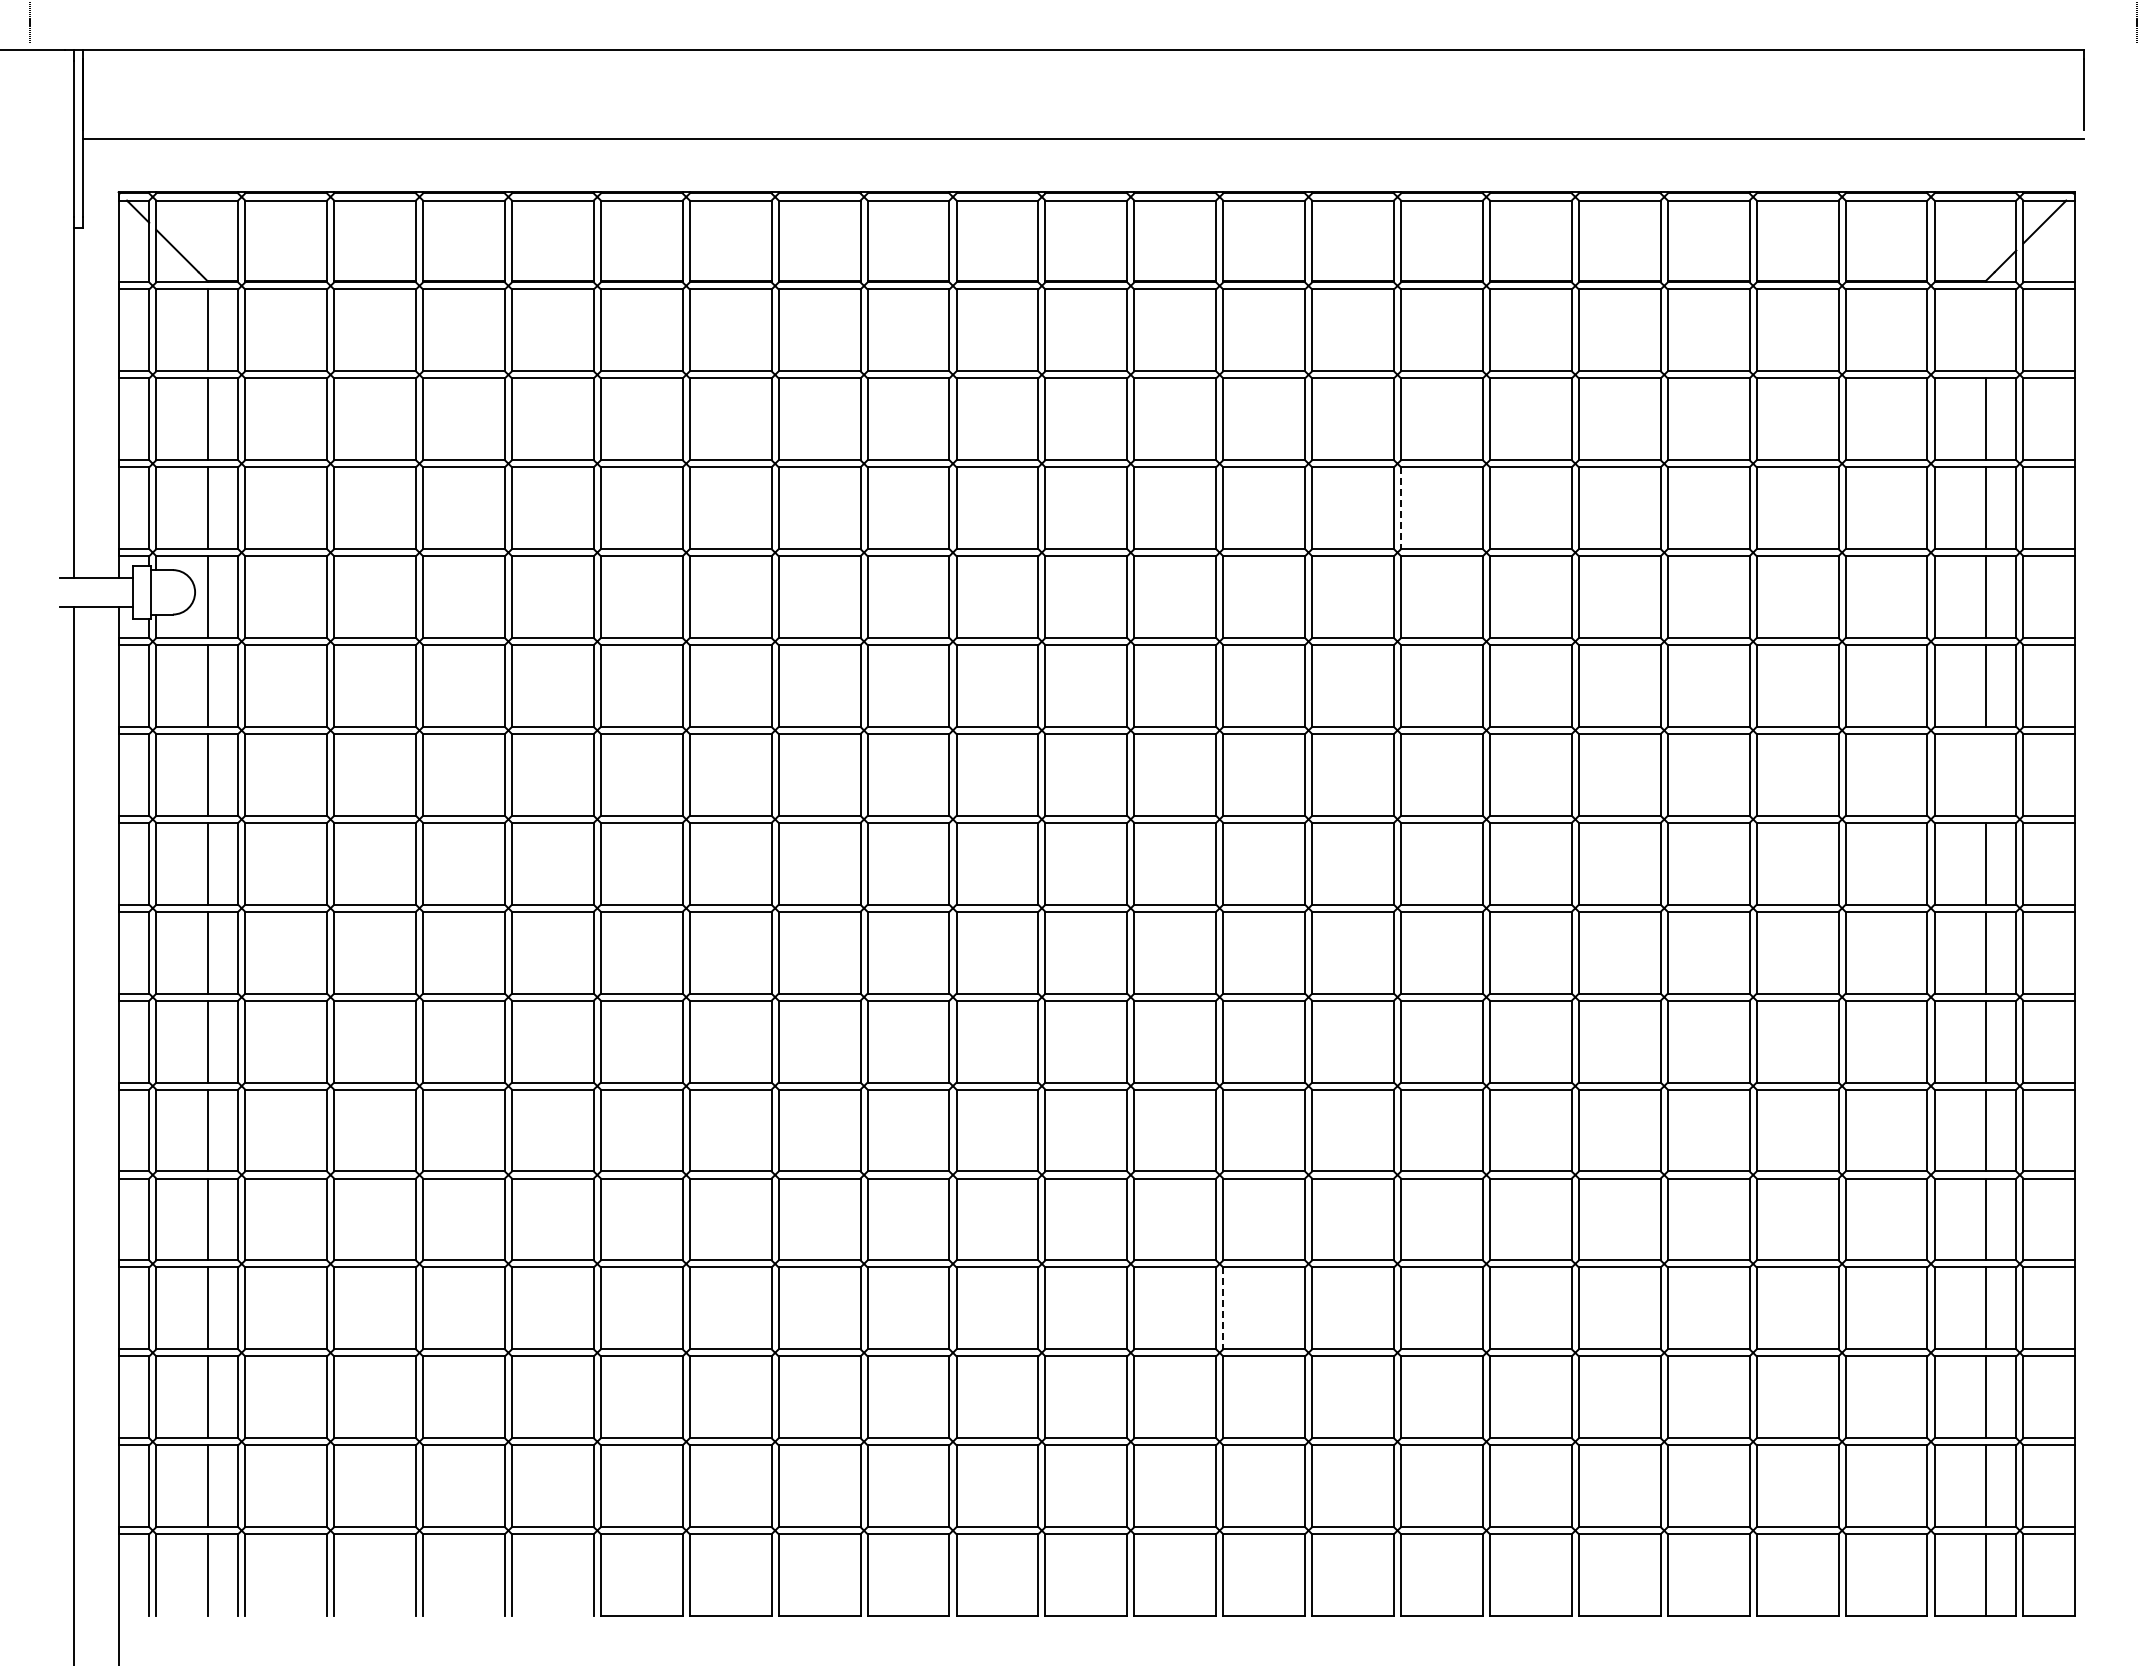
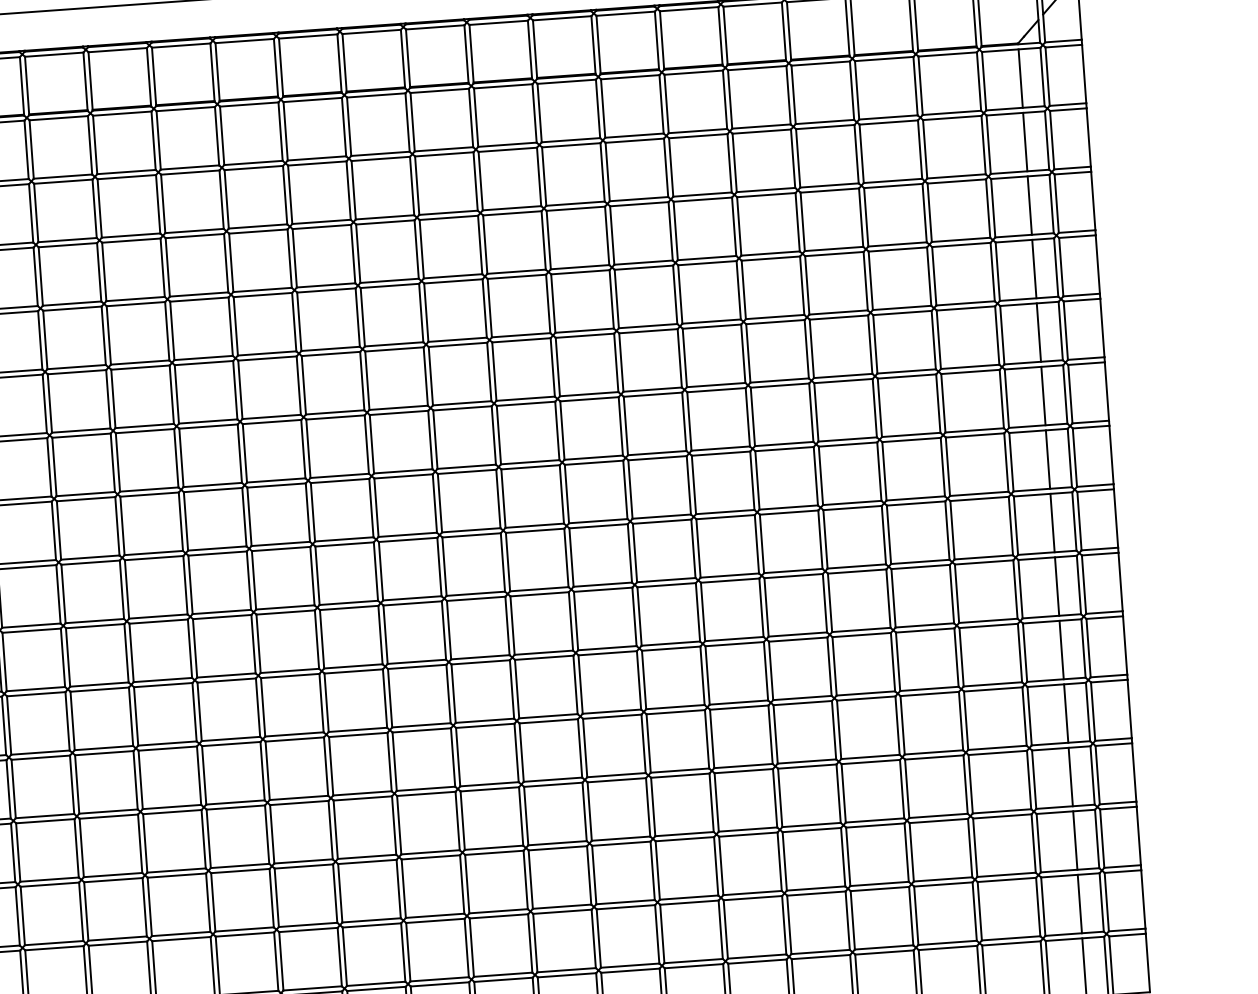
line: (1985, 330) -> (1020, 78), added
line: (1401, 508) -> (612, 235), dashed -> solid
line: (1985, 774) -> (1043, 395), added
line: (1223, 1308) -> (526, 816), dashed -> solid

